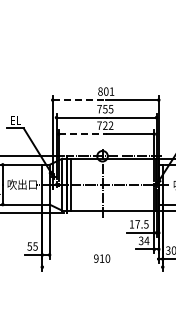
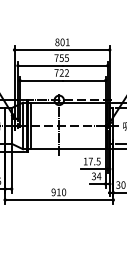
line: (79, 100) -> (38, 50), dashed -> solid
line: (82, 134) -> (41, 80), dashed -> solid
line: (102, 267) -> (59, 200), added

